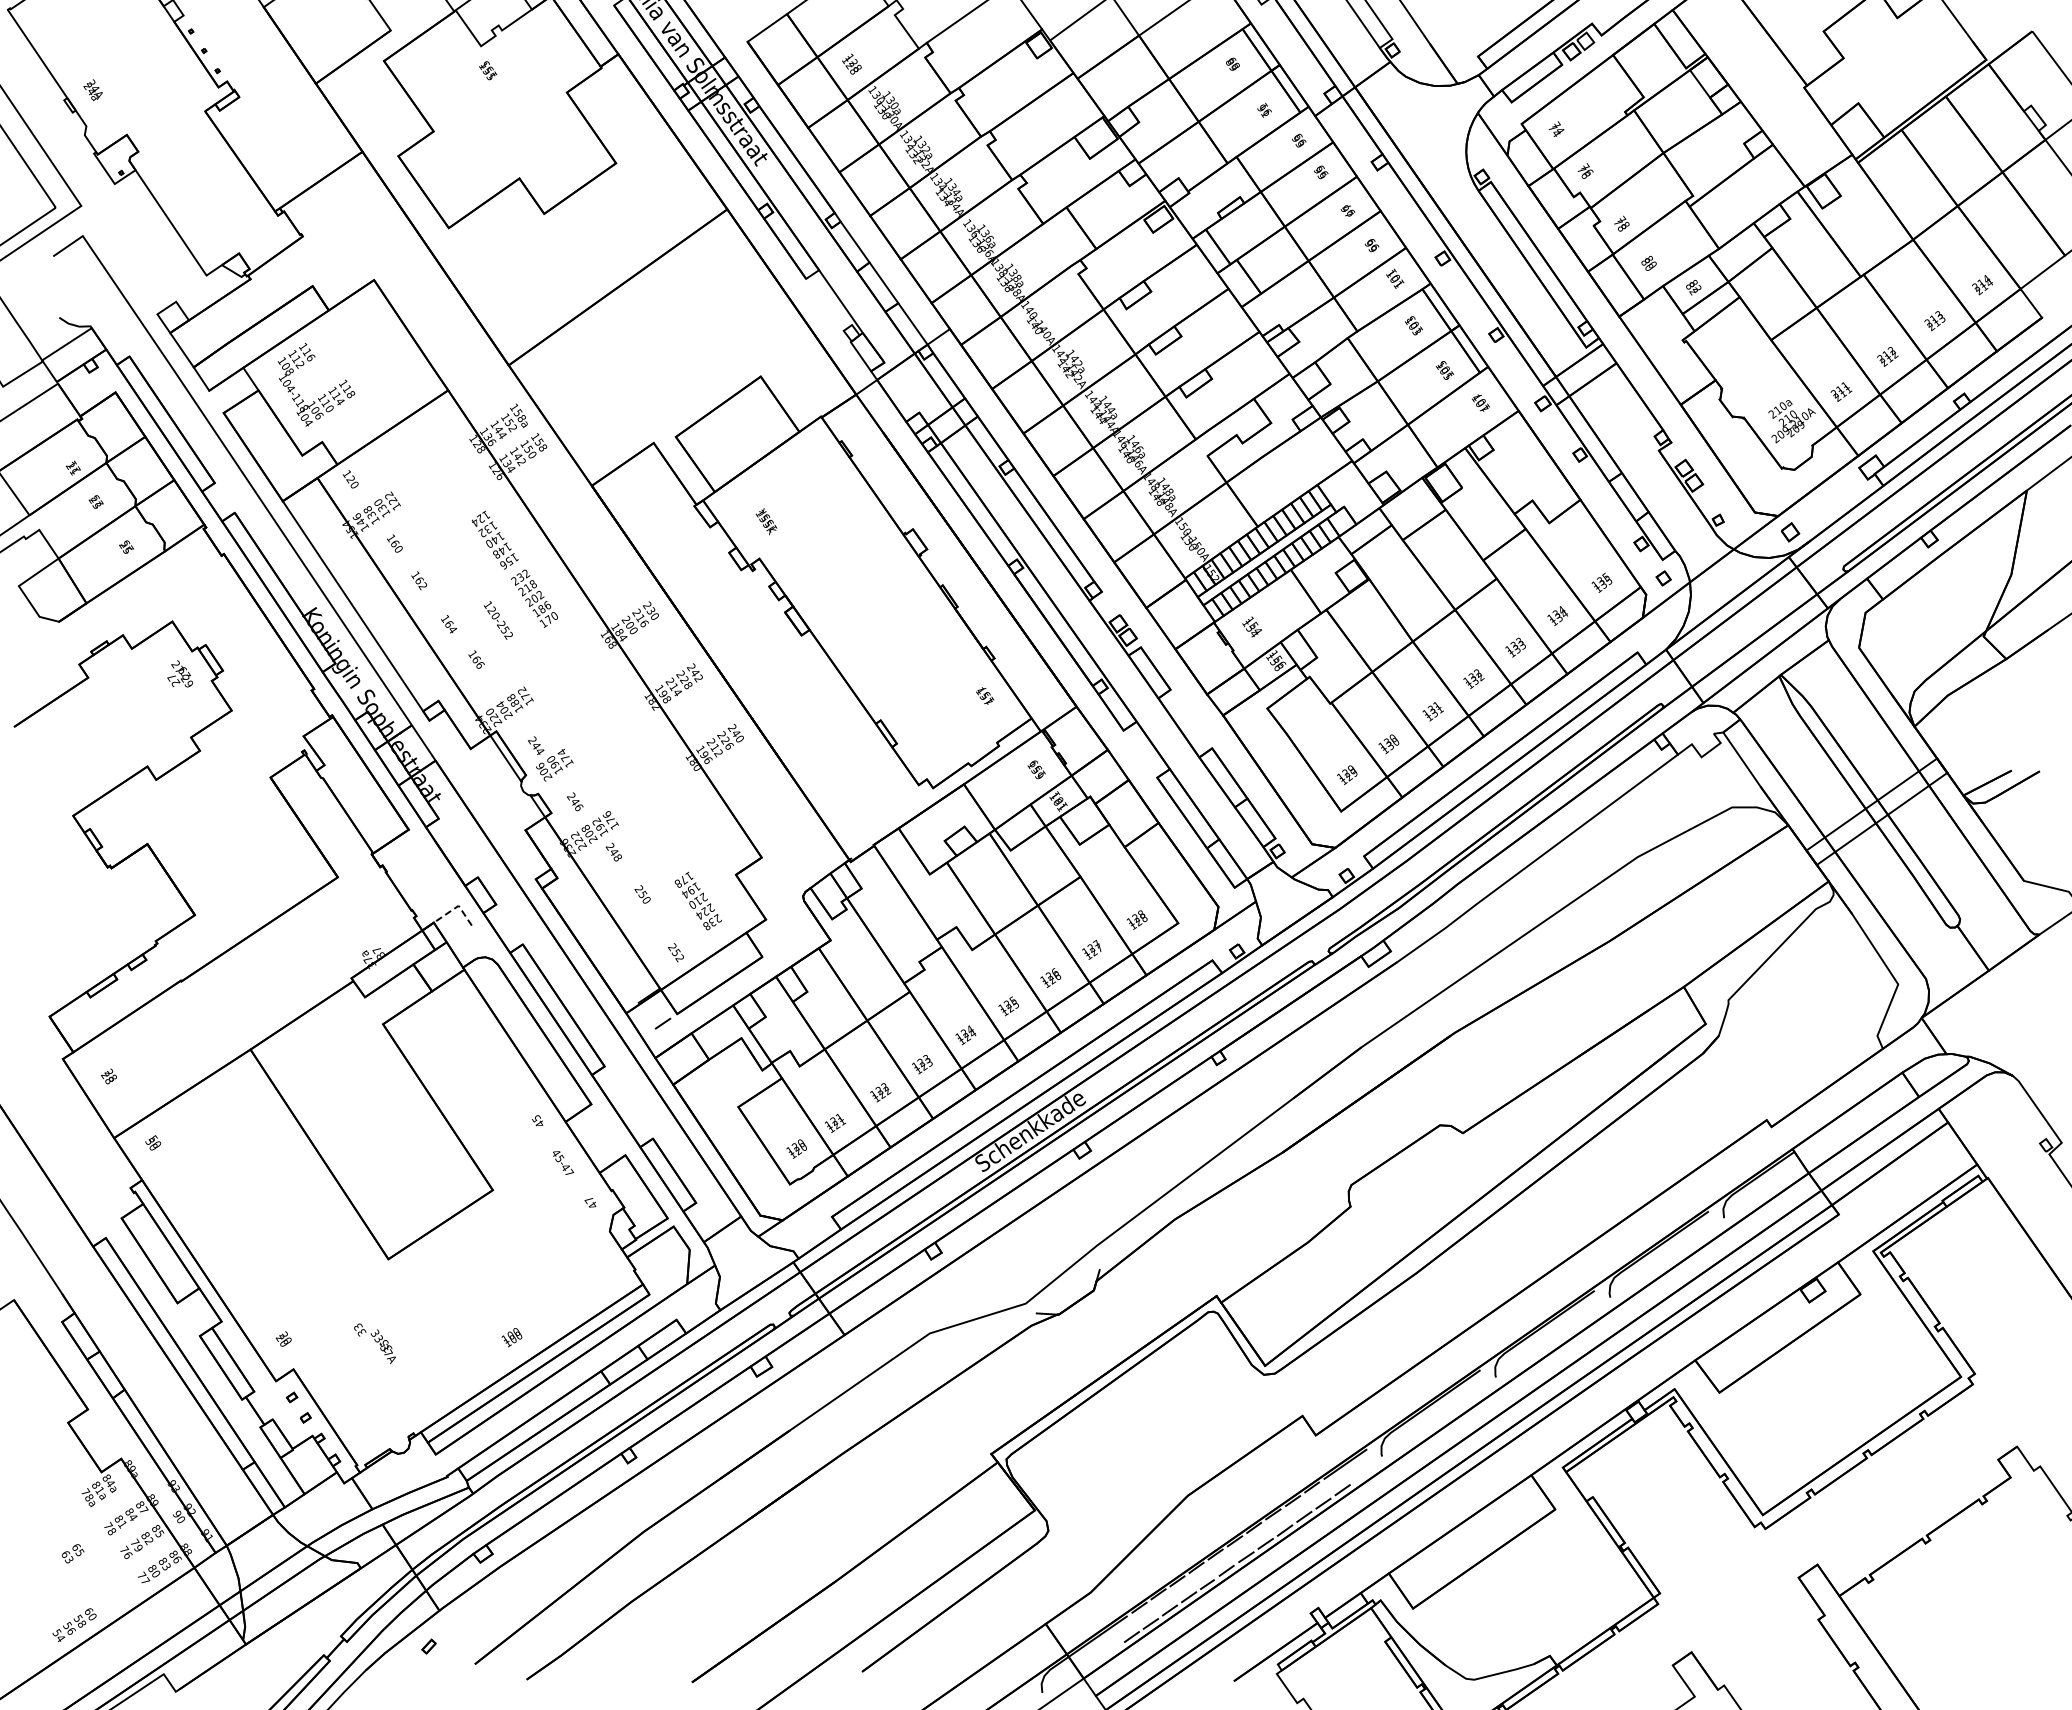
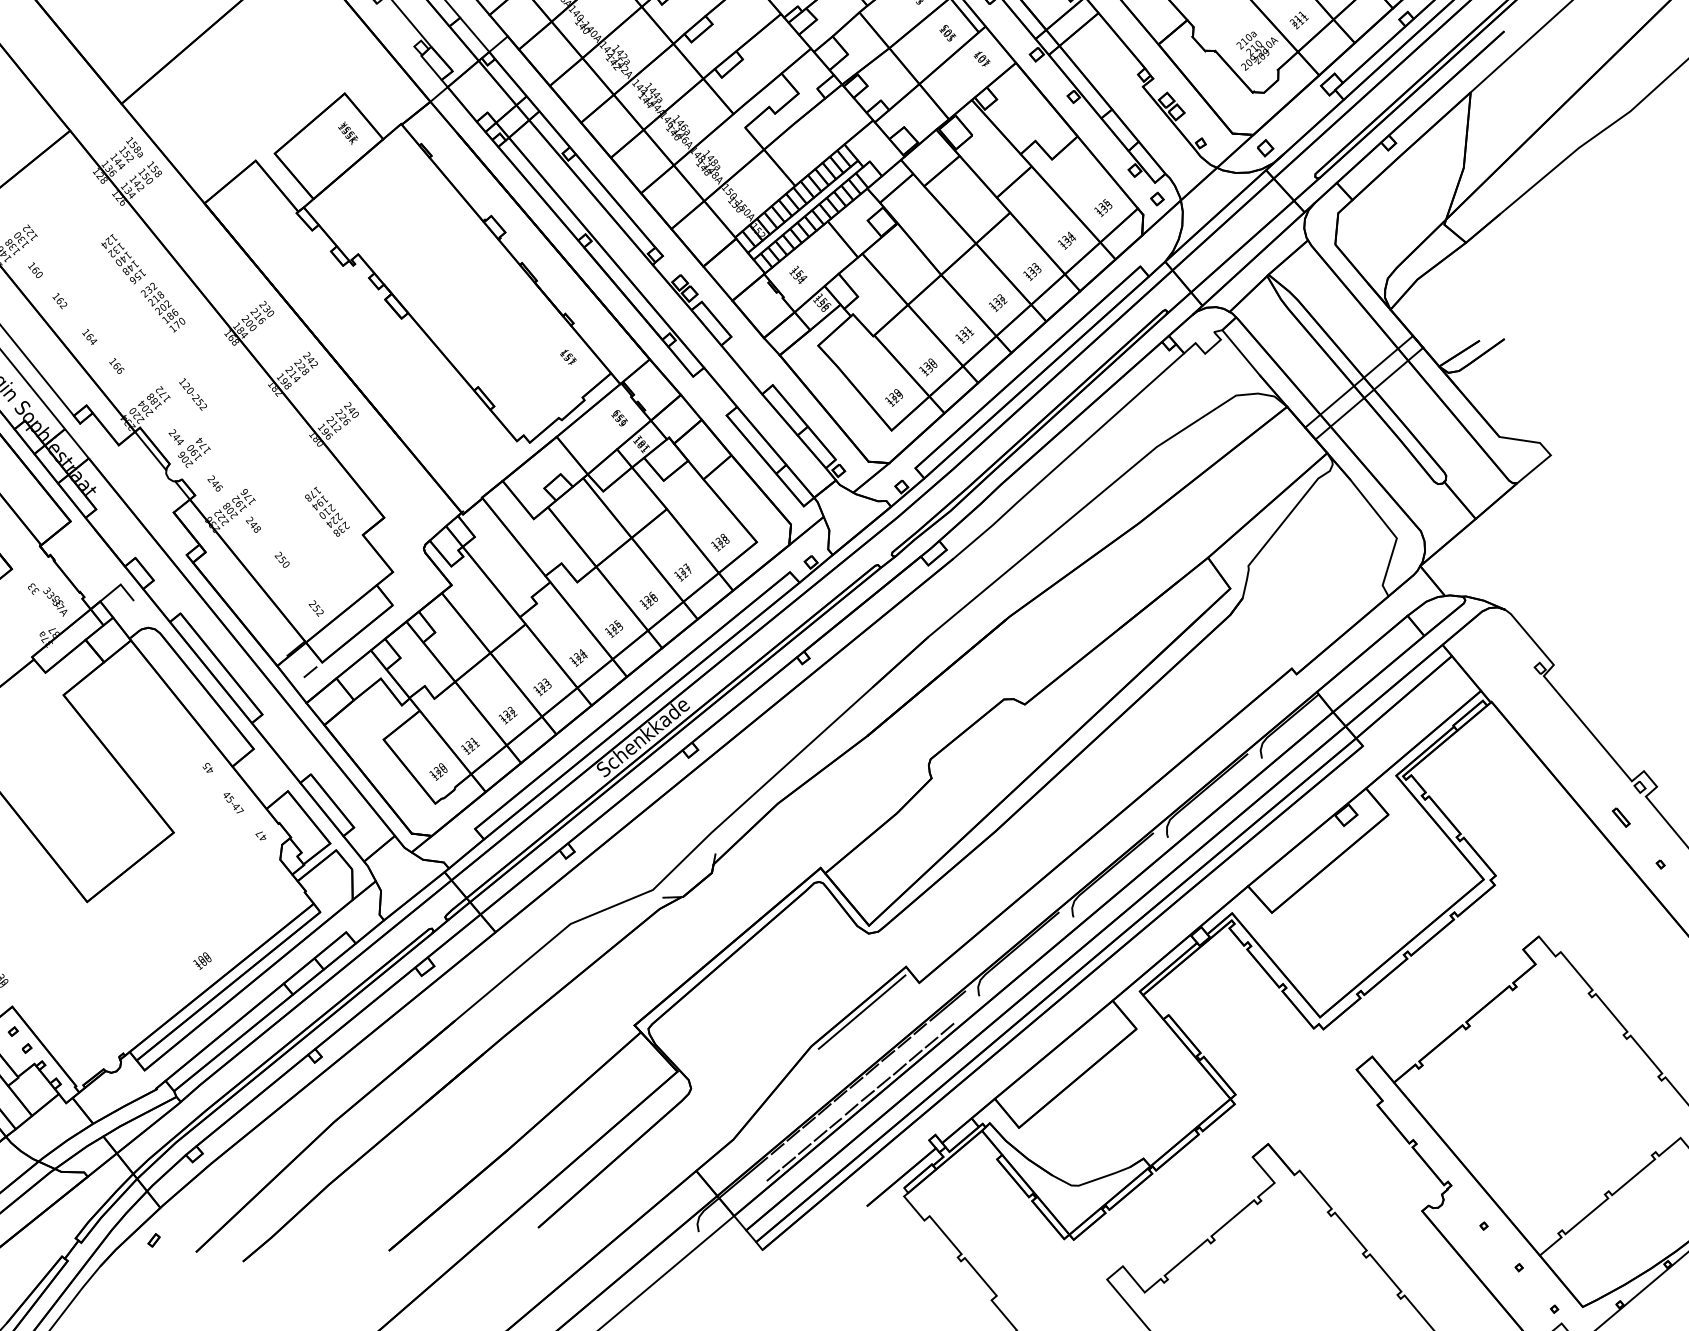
text: (766, 521) -> (348, 133), moved
text: (497, 620) -> (192, 394), moved
text: (697, 900) -> (326, 511), moved
line: (456, 907) -> (119, 586), dashed -> solid
text: (374, 1343) -> (47, 599), moved
line: (1248, 1462) -> (862, 1012), added

